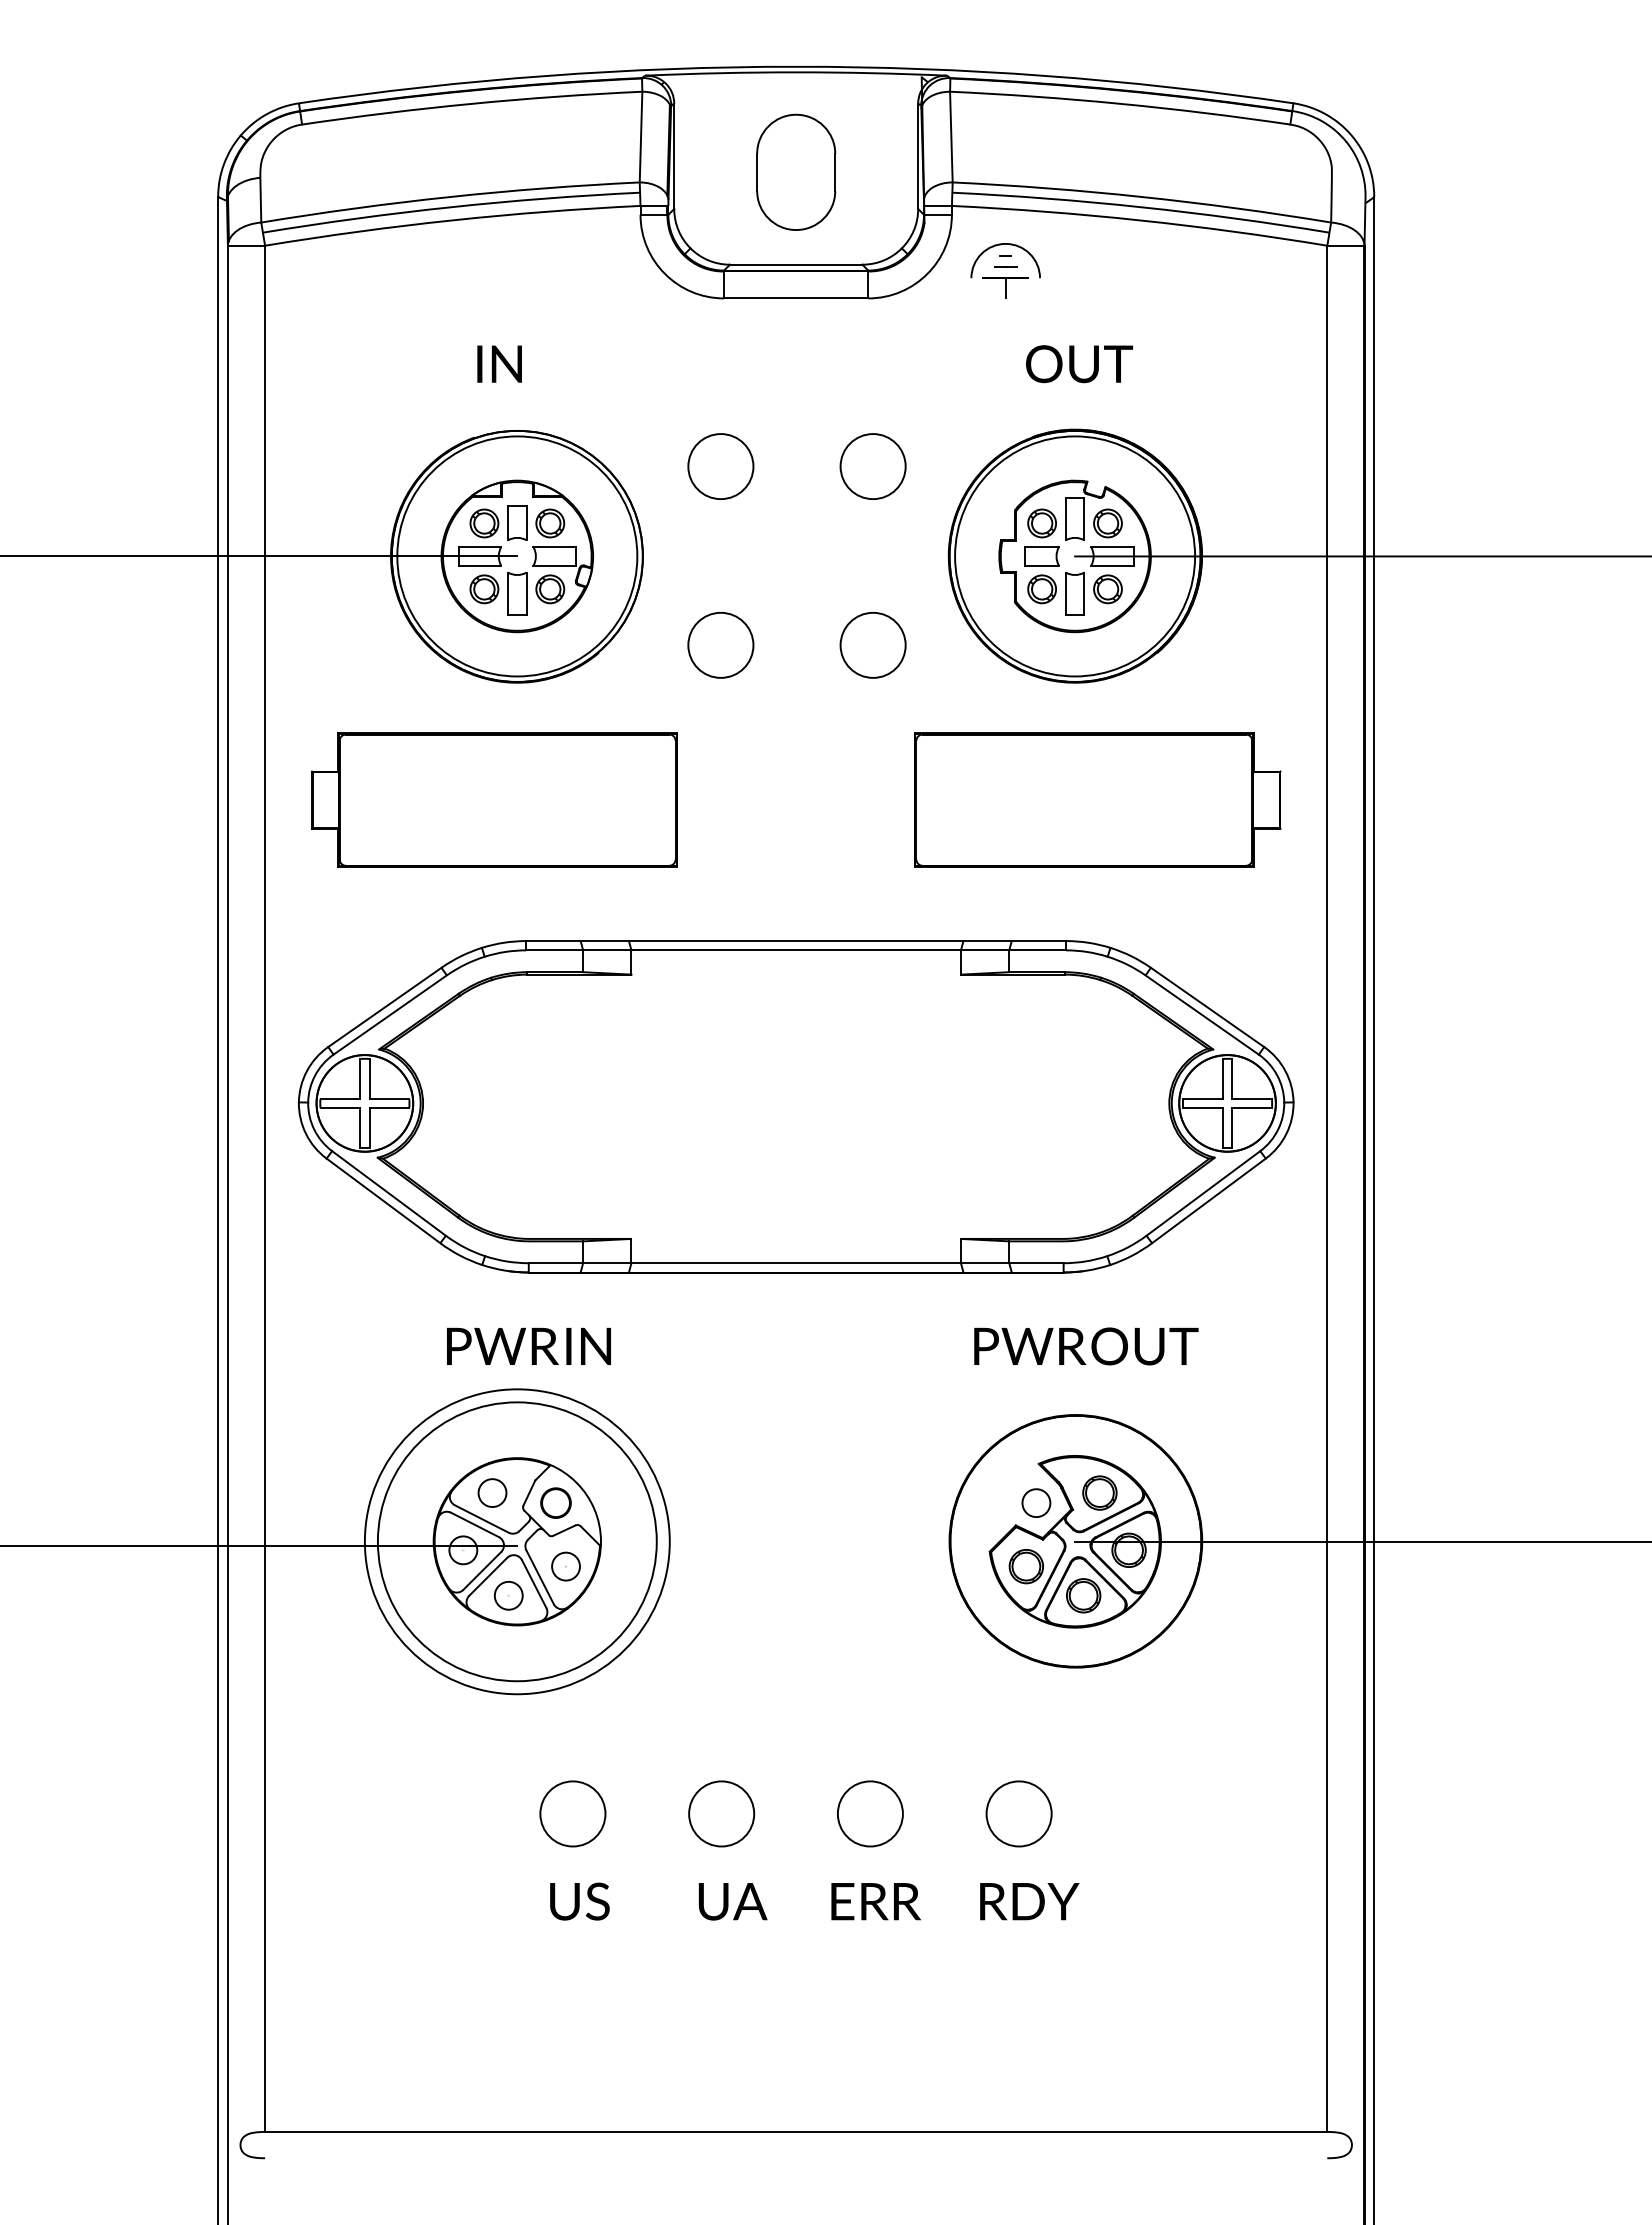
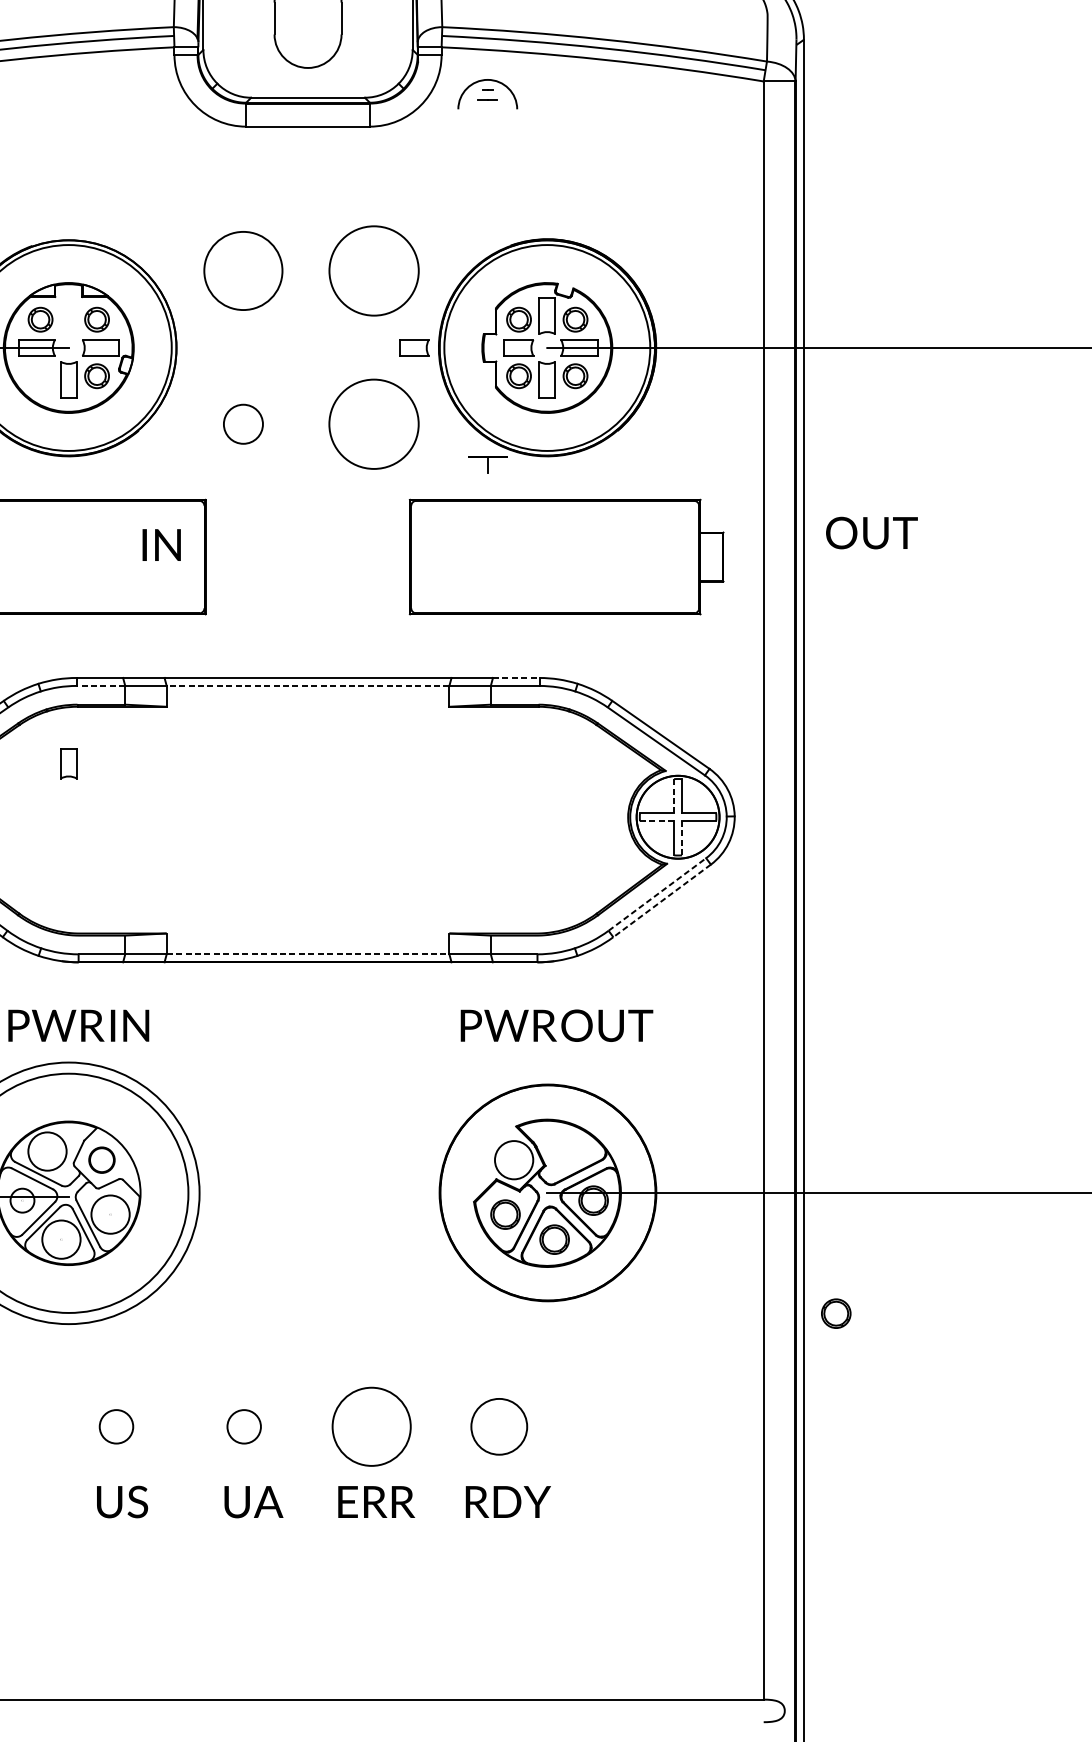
part: (1005, 287) -> (487, 464), moved
text: (499, 363) -> (161, 544), moved
text: (1079, 364) -> (871, 533), moved
circle: (720, 466) -> (243, 270), size x1.4
circle: (872, 466) -> (373, 270), size x1.6
part: (517, 522) -> (68, 763), moved
part: (919, 556) -> (413, 348), added
part: (484, 589) -> (40, 376), removed
circle: (720, 644) -> (243, 423), size x0.7
circle: (872, 644) -> (373, 423), size x1.6
line: (1039, 941) -> (516, 678), solid -> dashed
line: (554, 950) -> (100, 686), solid -> dashed
line: (796, 950) -> (308, 686), solid -> dashed
line: (1222, 1078) -> (673, 795), solid -> dashed
line: (1203, 1108) -> (657, 821), solid -> dashed
line: (1232, 1127) -> (682, 837), solid -> dashed
line: (1203, 1193) -> (657, 894), solid -> dashed
line: (1208, 1200) -> (661, 900), solid -> dashed
line: (796, 1263) -> (308, 954), solid -> dashed
part: (1099, 1492) -> (835, 1313), moved
circle: (492, 1493) -> (47, 1151), size x1.6
circle: (1036, 1503) -> (514, 1160), size x1.6
circle: (565, 1566) -> (110, 1214), size x1.6
circle: (508, 1595) -> (61, 1239), size x1.6
circle: (572, 1813) -> (116, 1426), size x0.6
circle: (721, 1813) -> (243, 1426), size x0.6
circle: (869, 1813) -> (370, 1426), size x1.4

